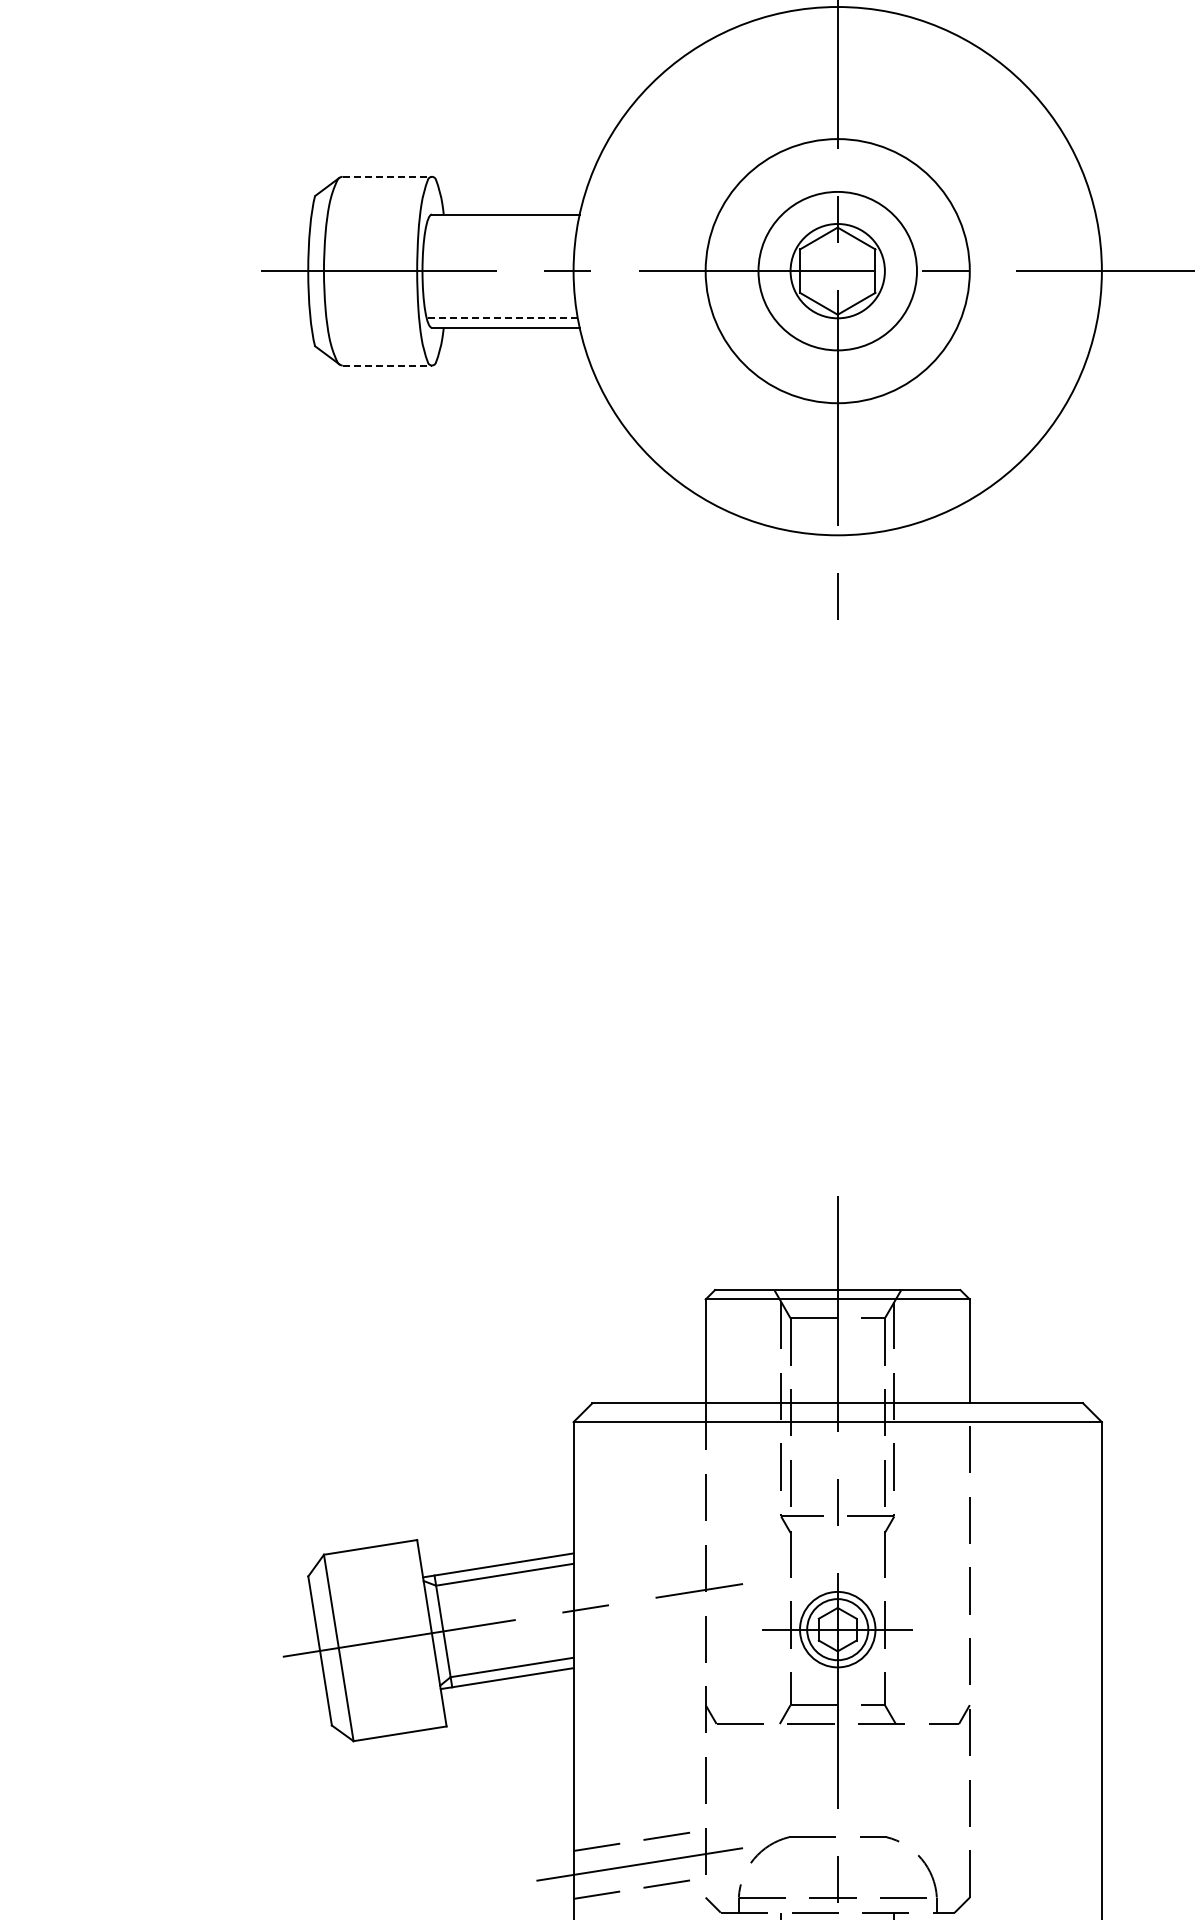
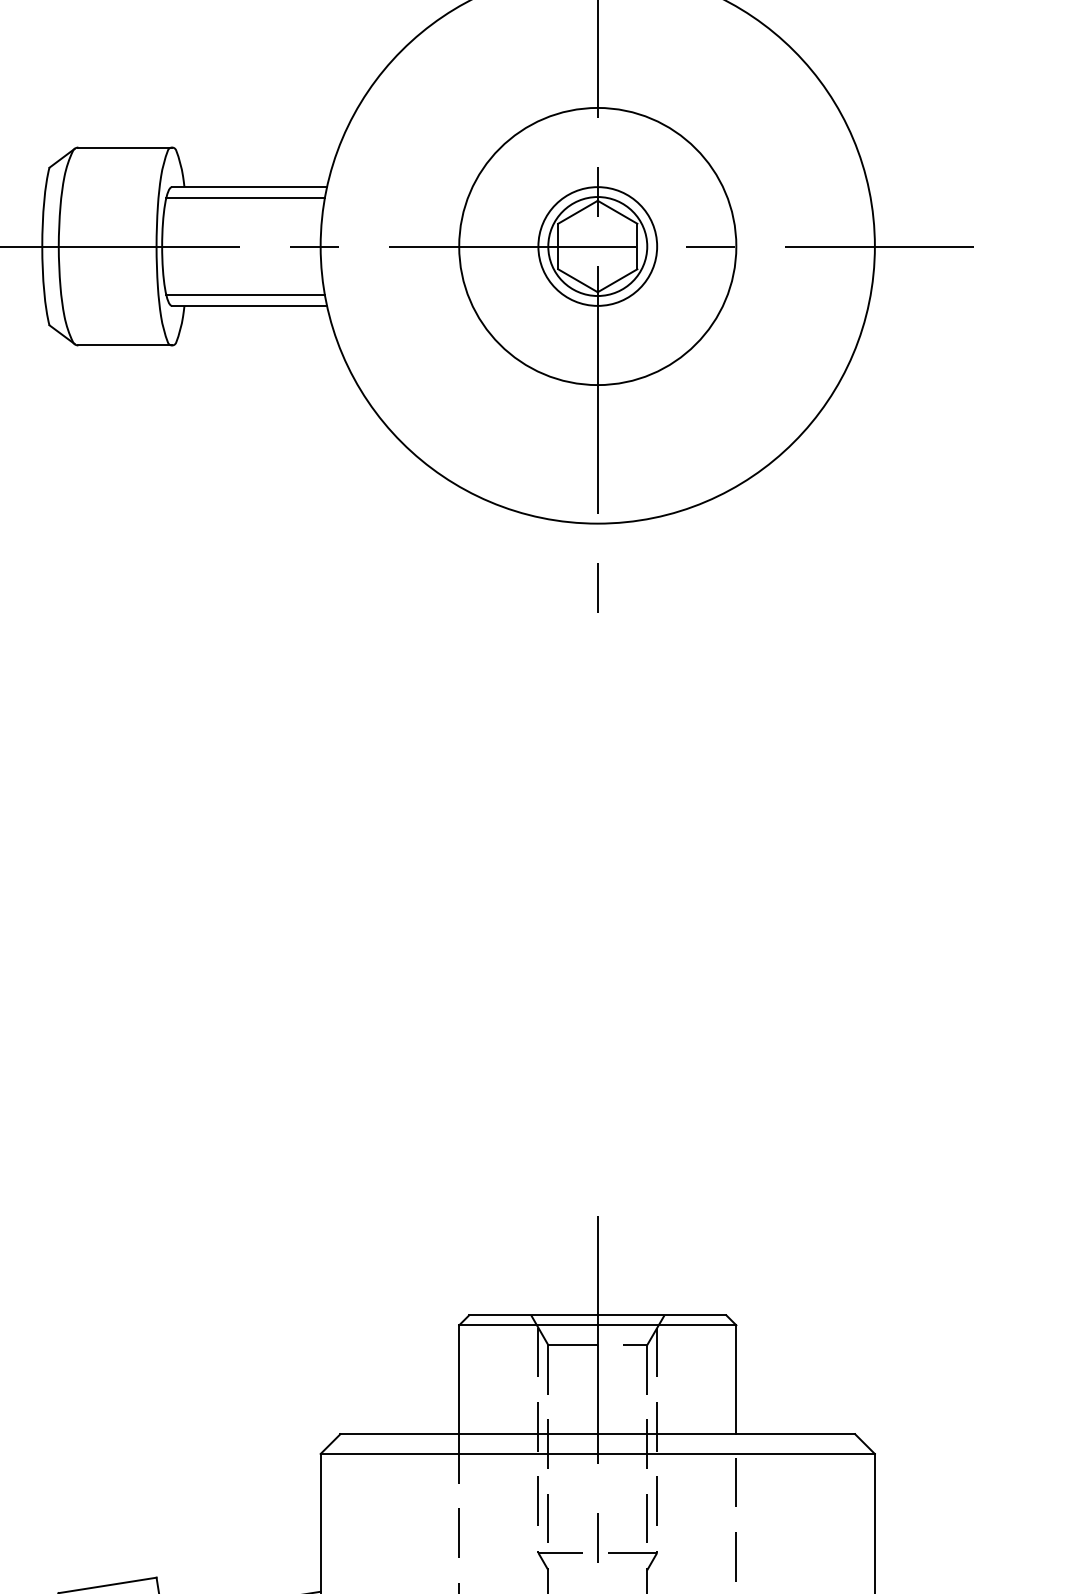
line: (387, 176) -> (125, 147), dashed -> solid
line: (501, 224) -> (245, 197), added
circle: (837, 270) -> (597, 245), size x0.71
line: (502, 317) -> (246, 295), dashed -> solid
line: (387, 365) -> (125, 345), dashed -> solid

